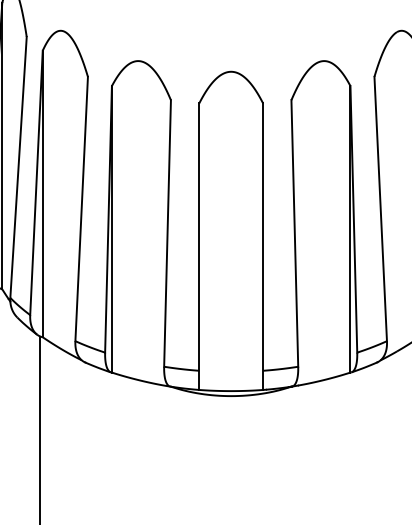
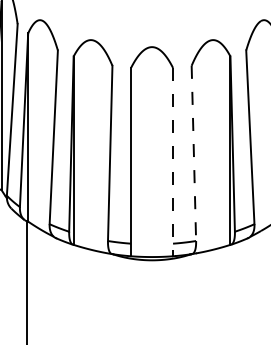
line: (294, 233) -> (193, 153), solid -> dashed
line: (263, 247) -> (173, 162), solid -> dashed

